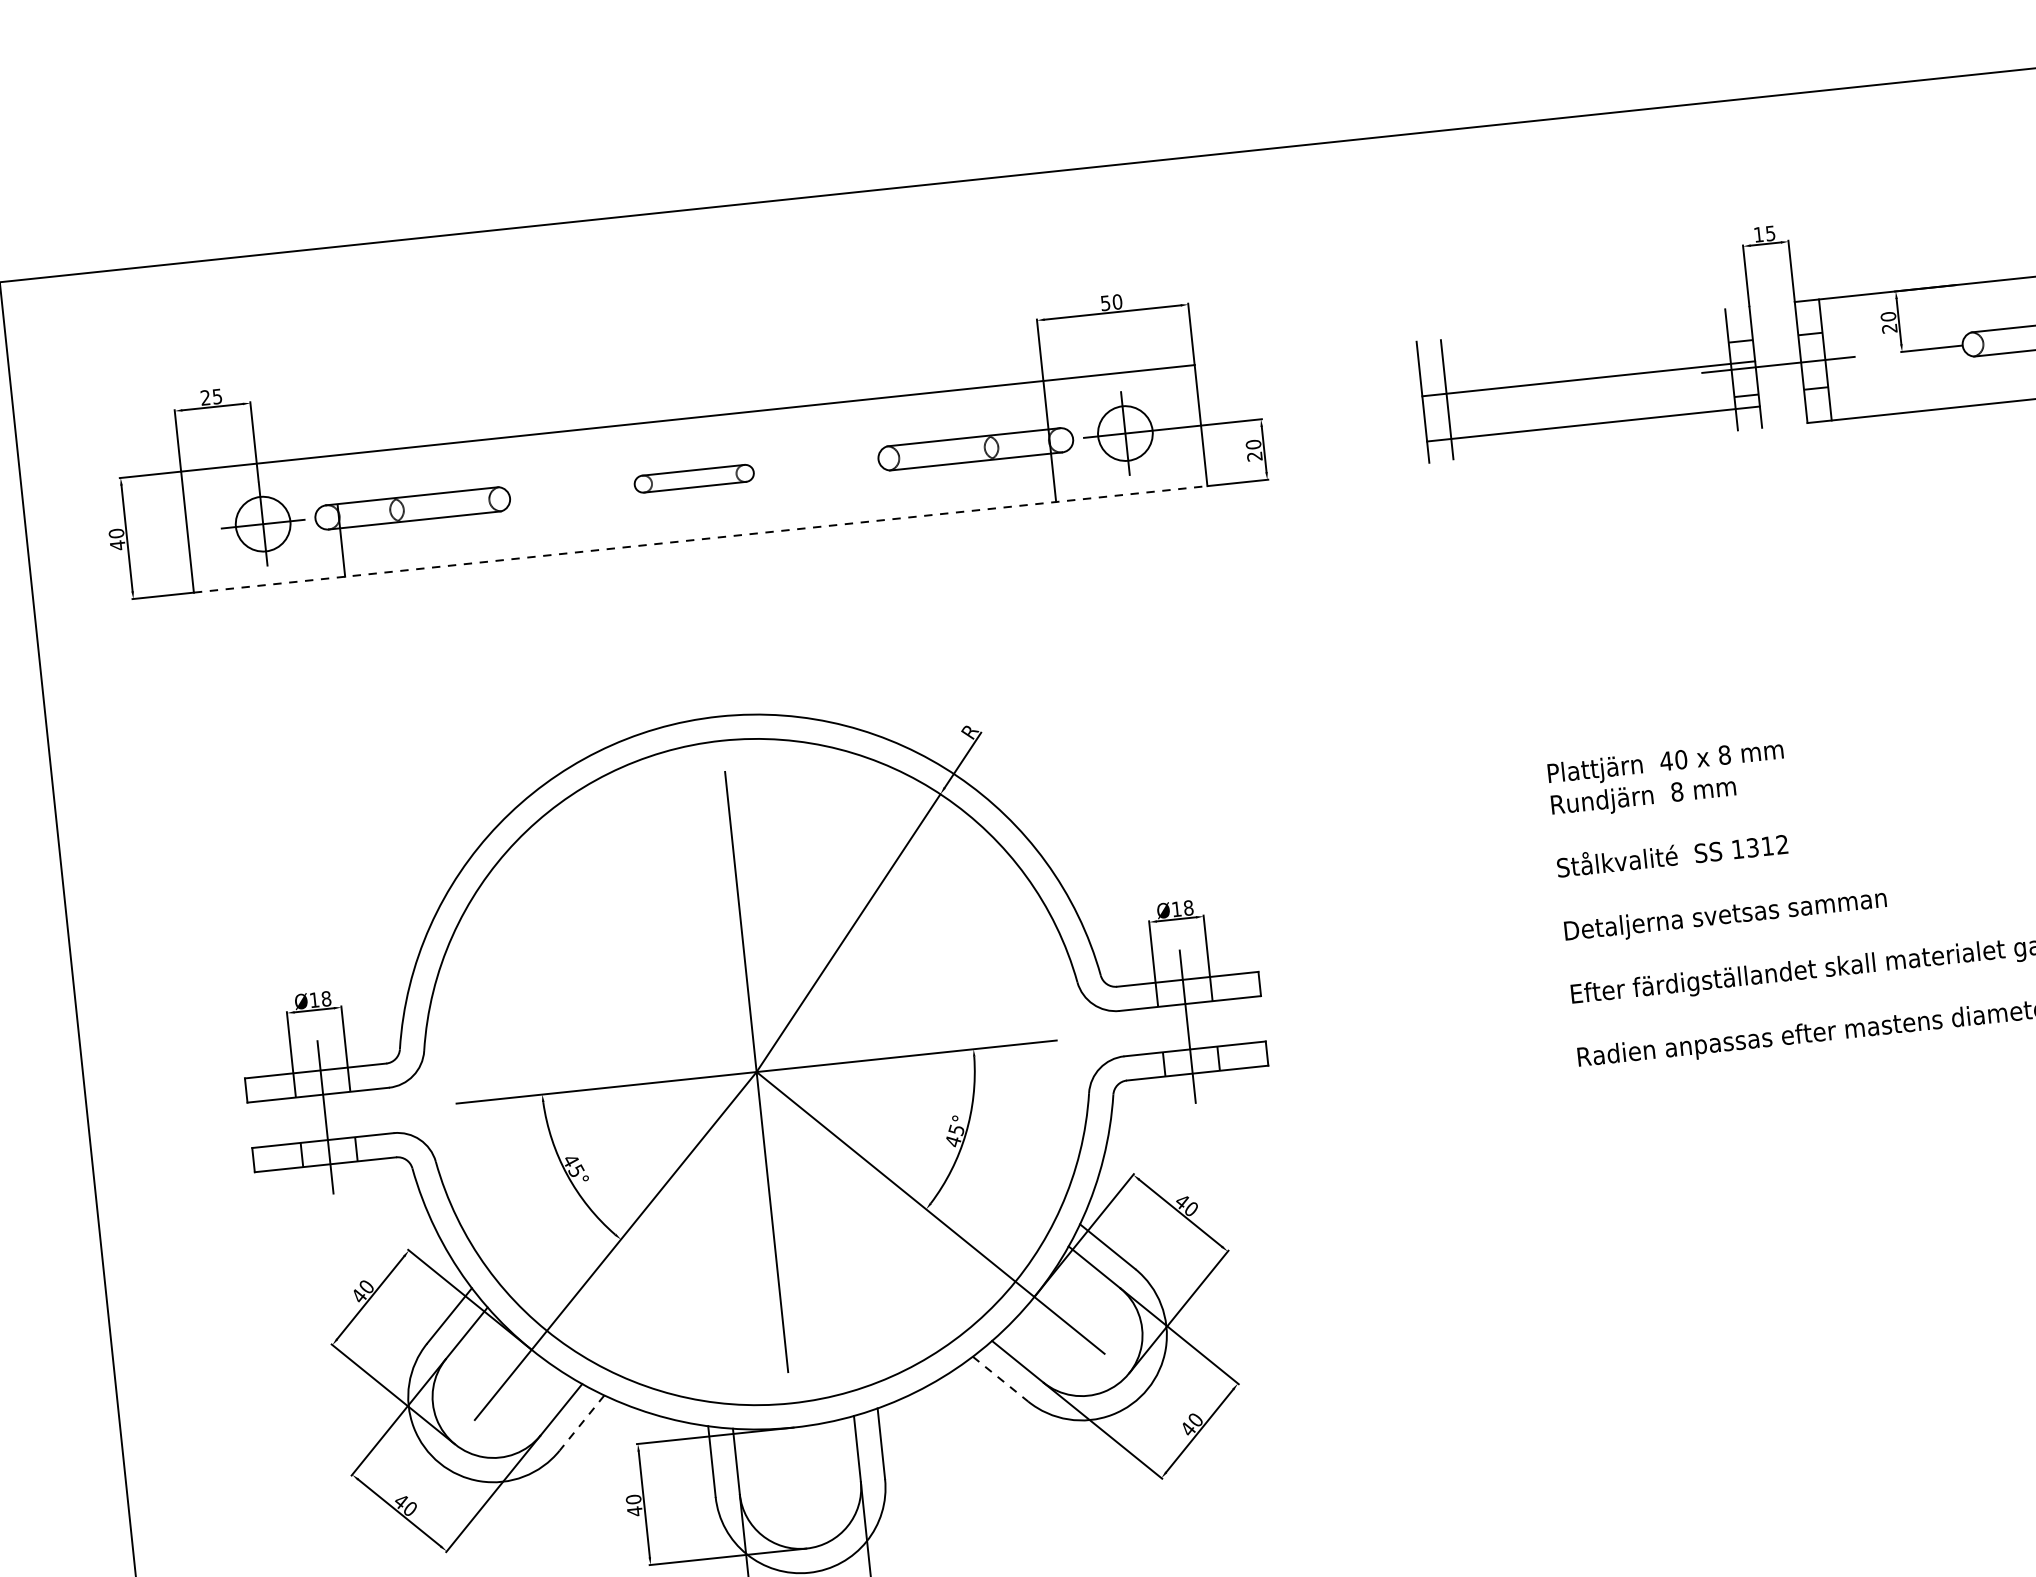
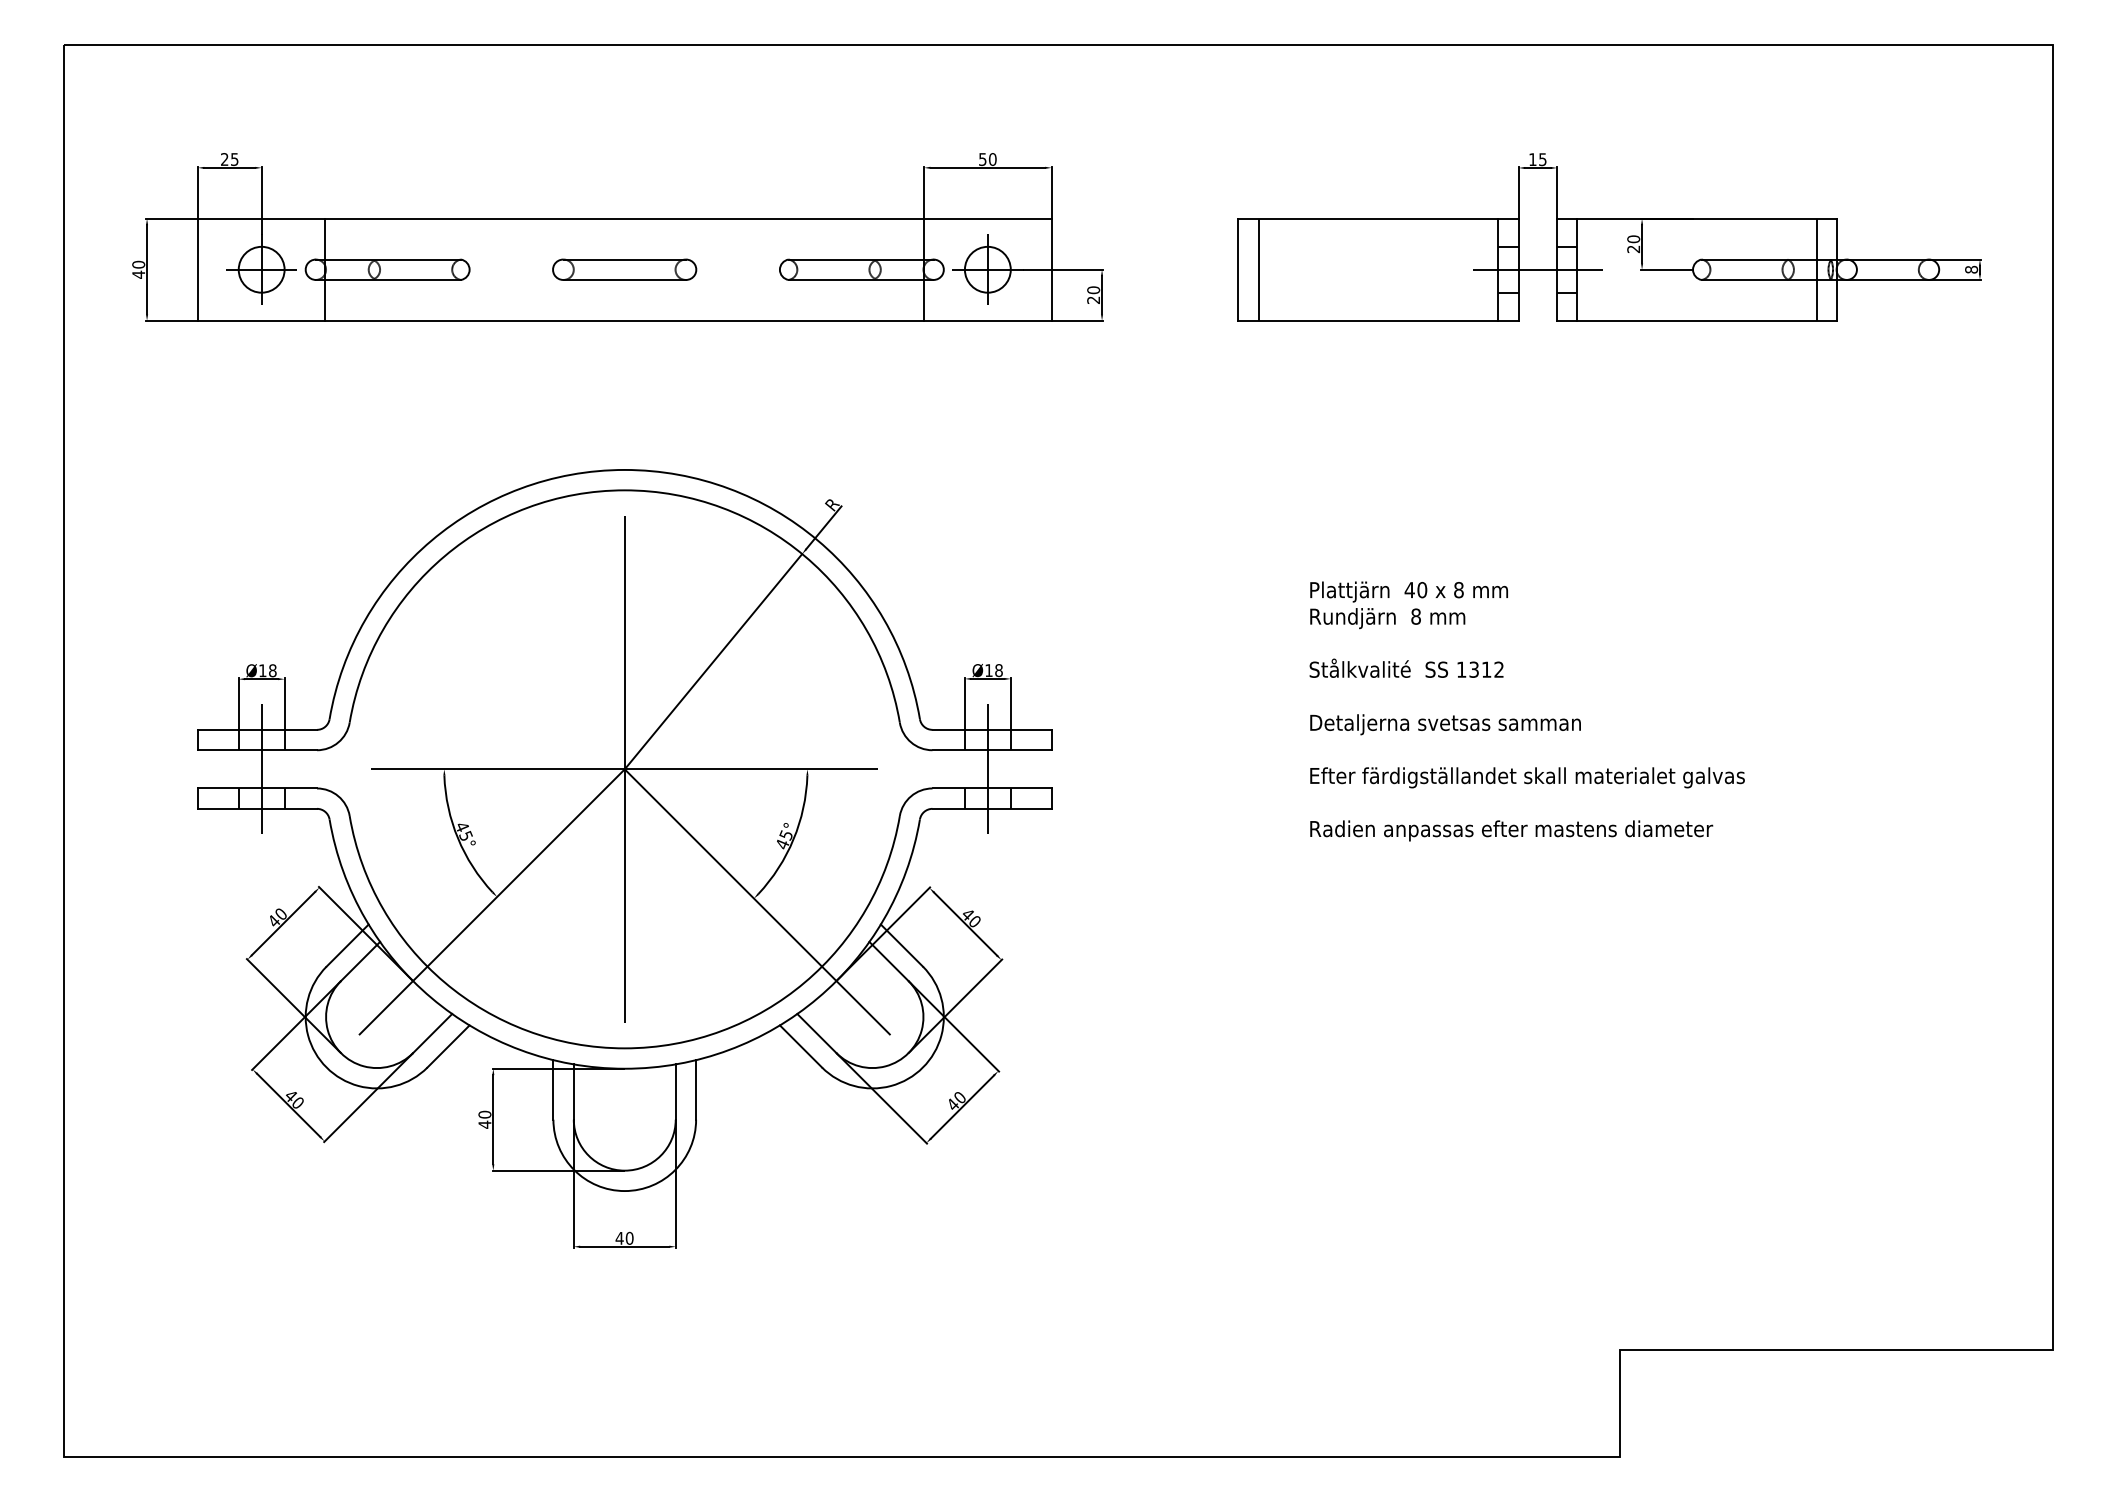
line: (1588, 378) -> (1378, 320), moved
line: (1593, 423) -> (1378, 218), moved
part: (693, 478) -> (624, 269), size x1.43
line: (335, 479) -> (325, 238), added
line: (700, 539) -> (624, 320), dashed -> solid
line: (1001, 1379) -> (801, 1046), dashed -> solid
line: (581, 1423) -> (448, 1046), dashed -> solid

